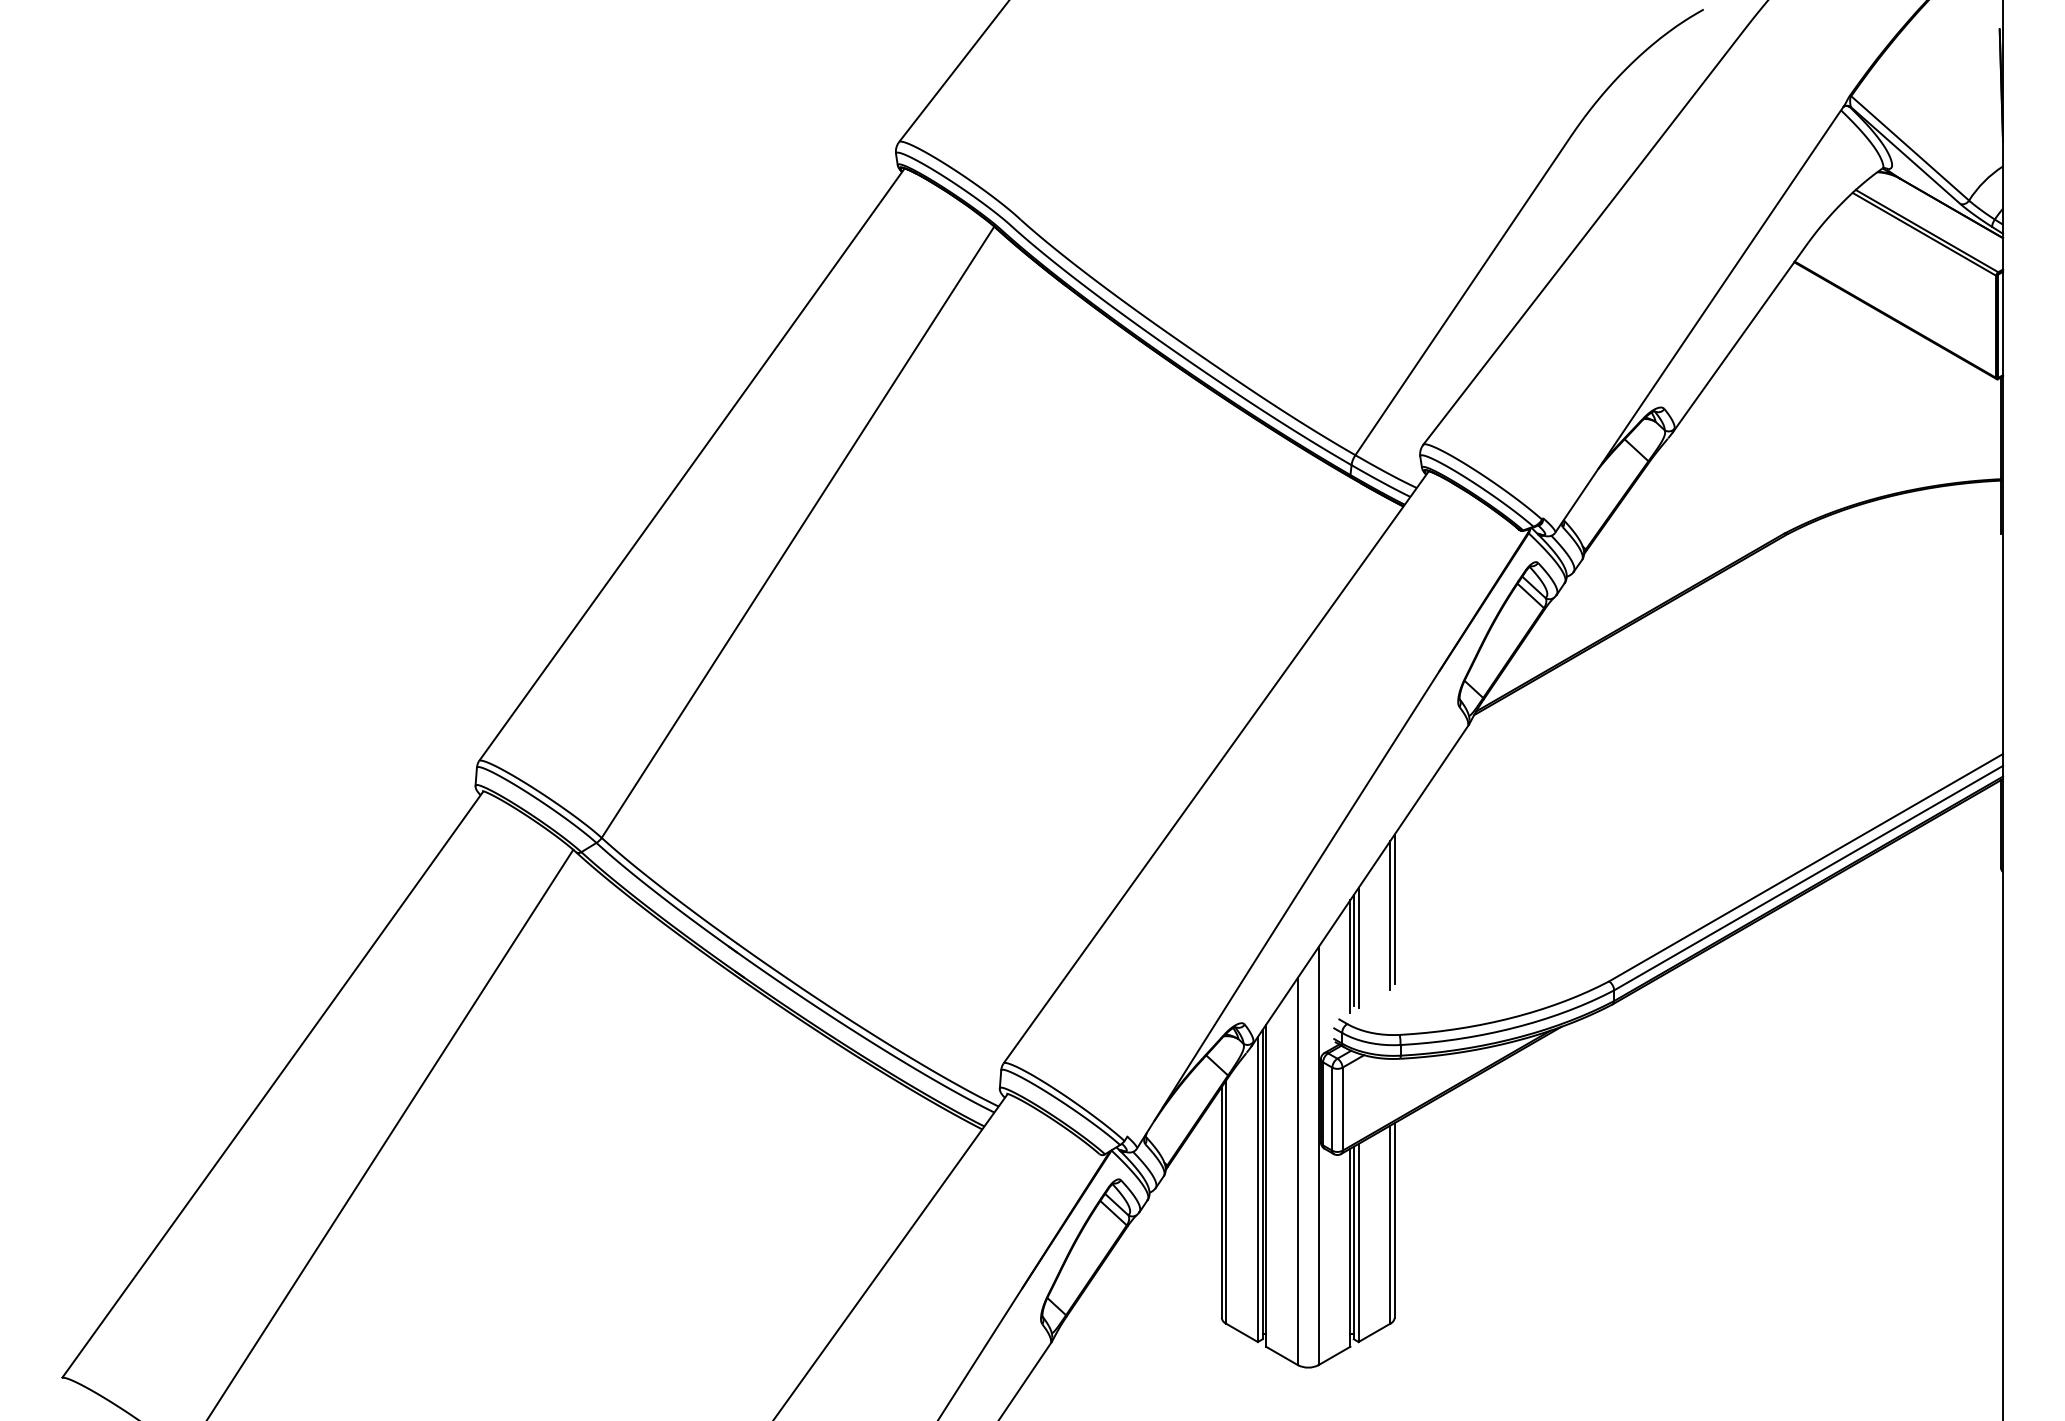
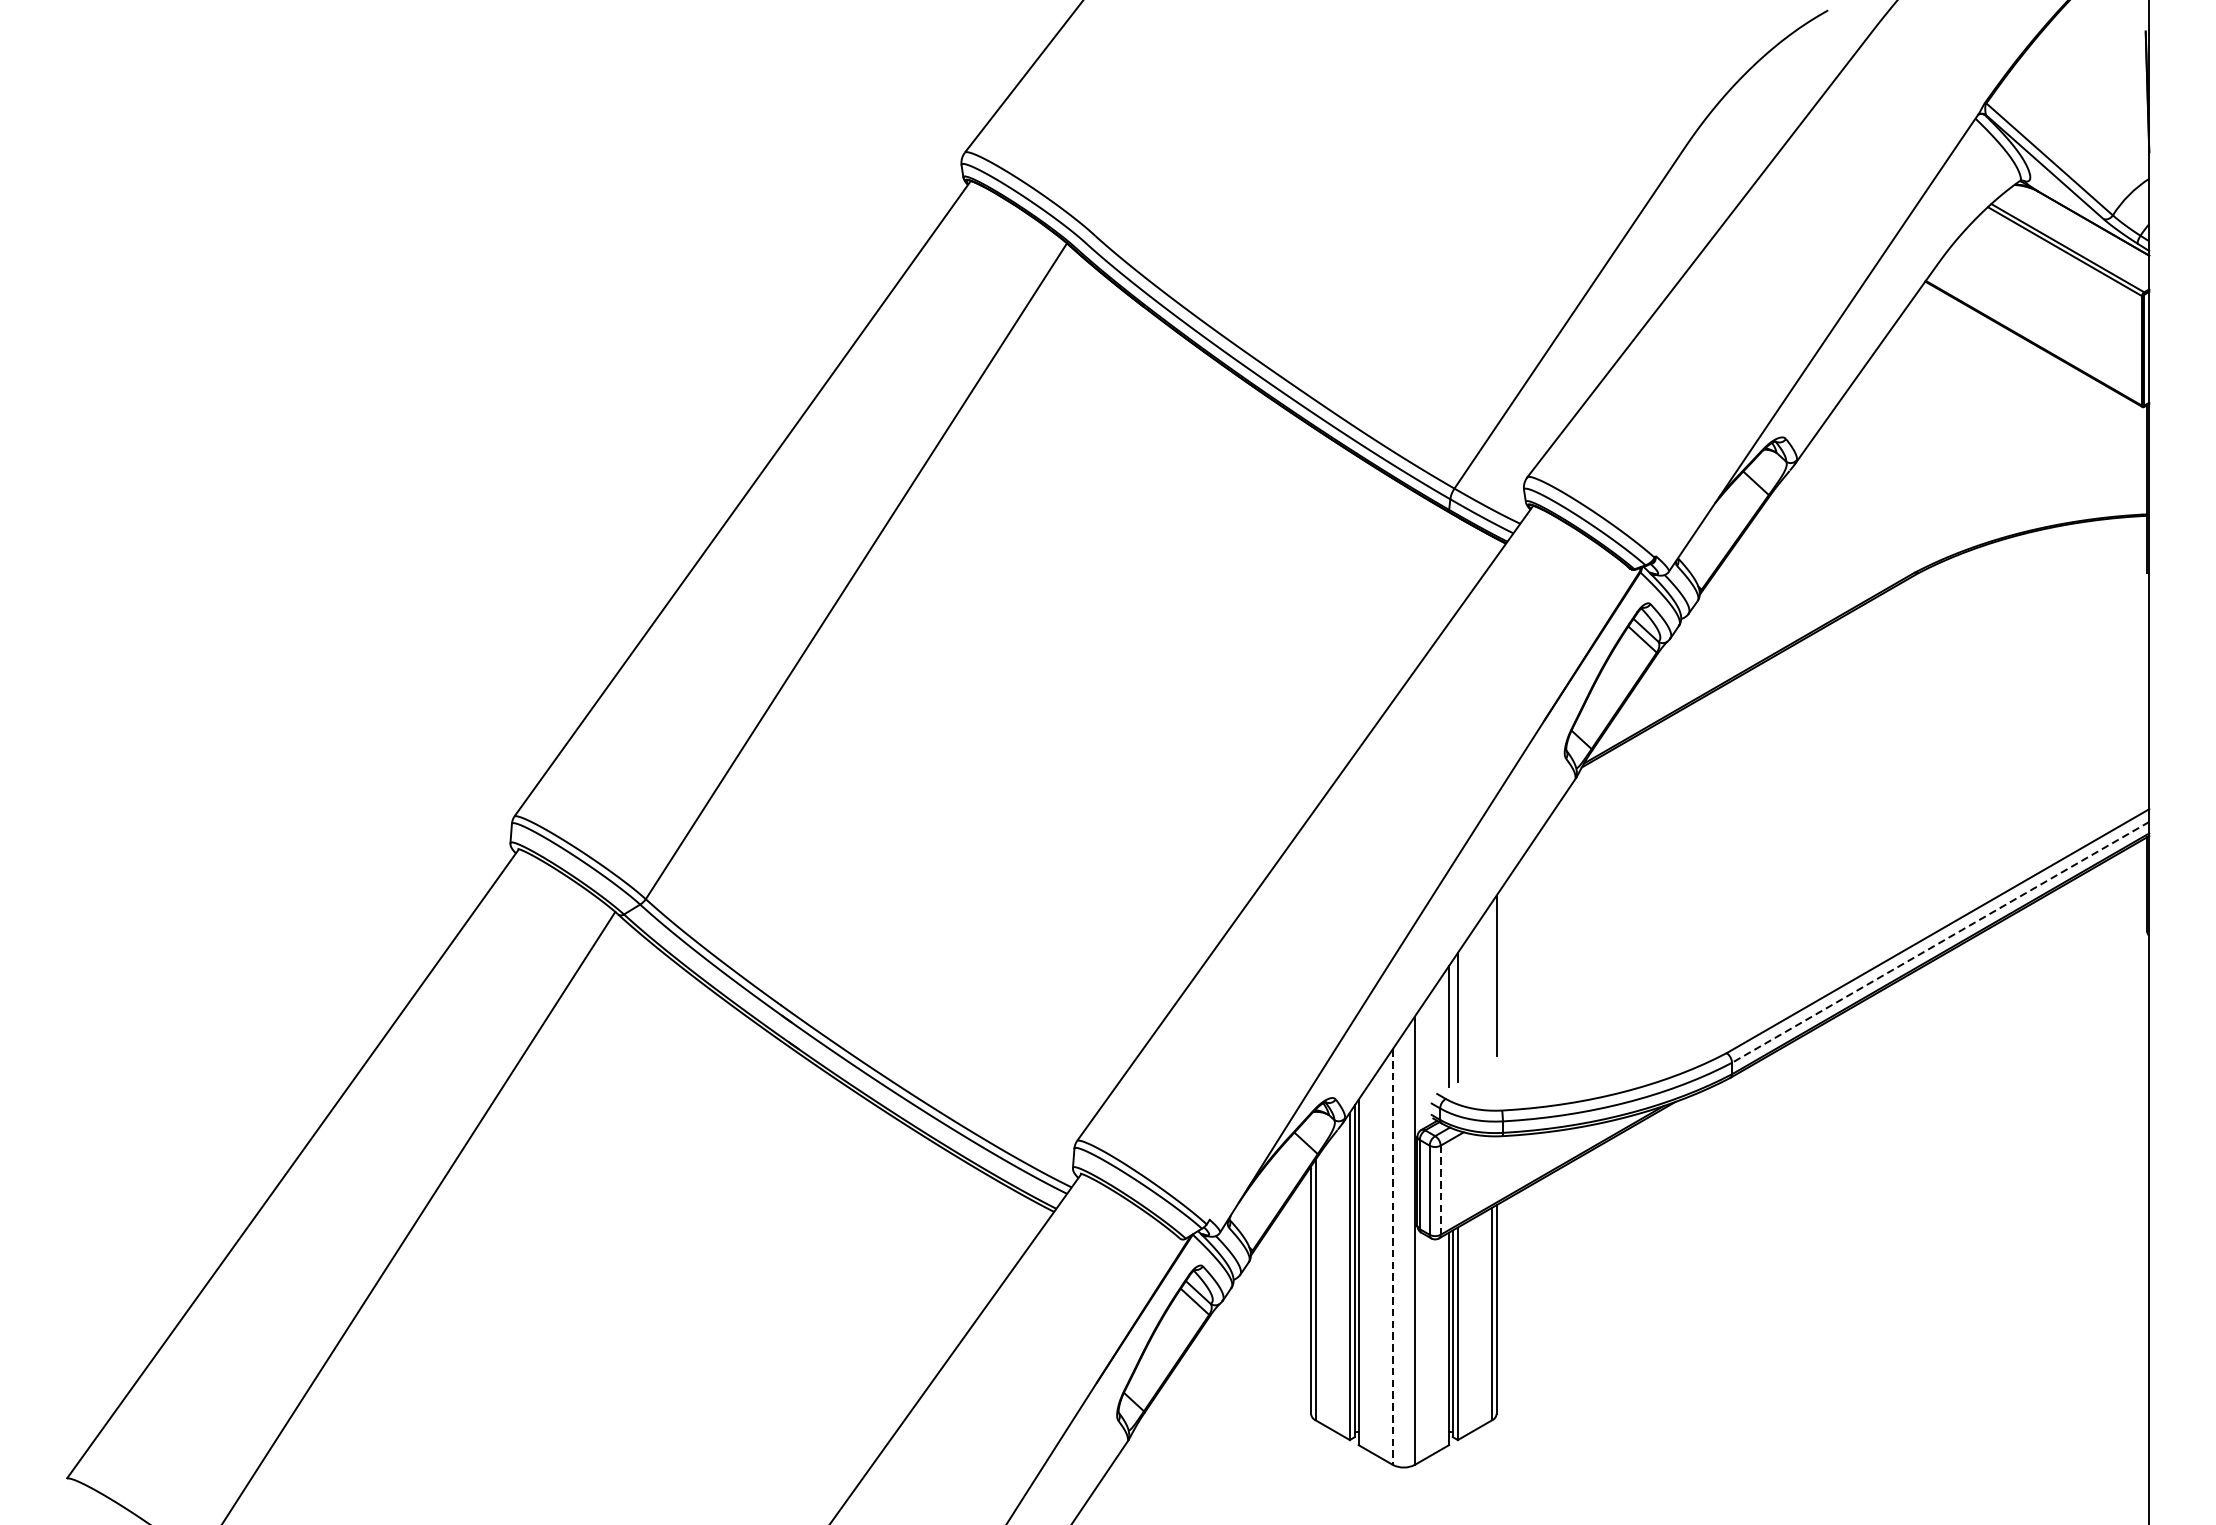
line: (1808, 878) -> (1940, 942), solid -> dashed
line: (1390, 914) -> (1492, 981), removed
line: (1353, 950) -> (1452, 1019), removed
line: (1342, 1109) -> (1440, 1190), solid -> dashed
line: (1297, 1171) -> (1392, 1257), solid -> dashed

